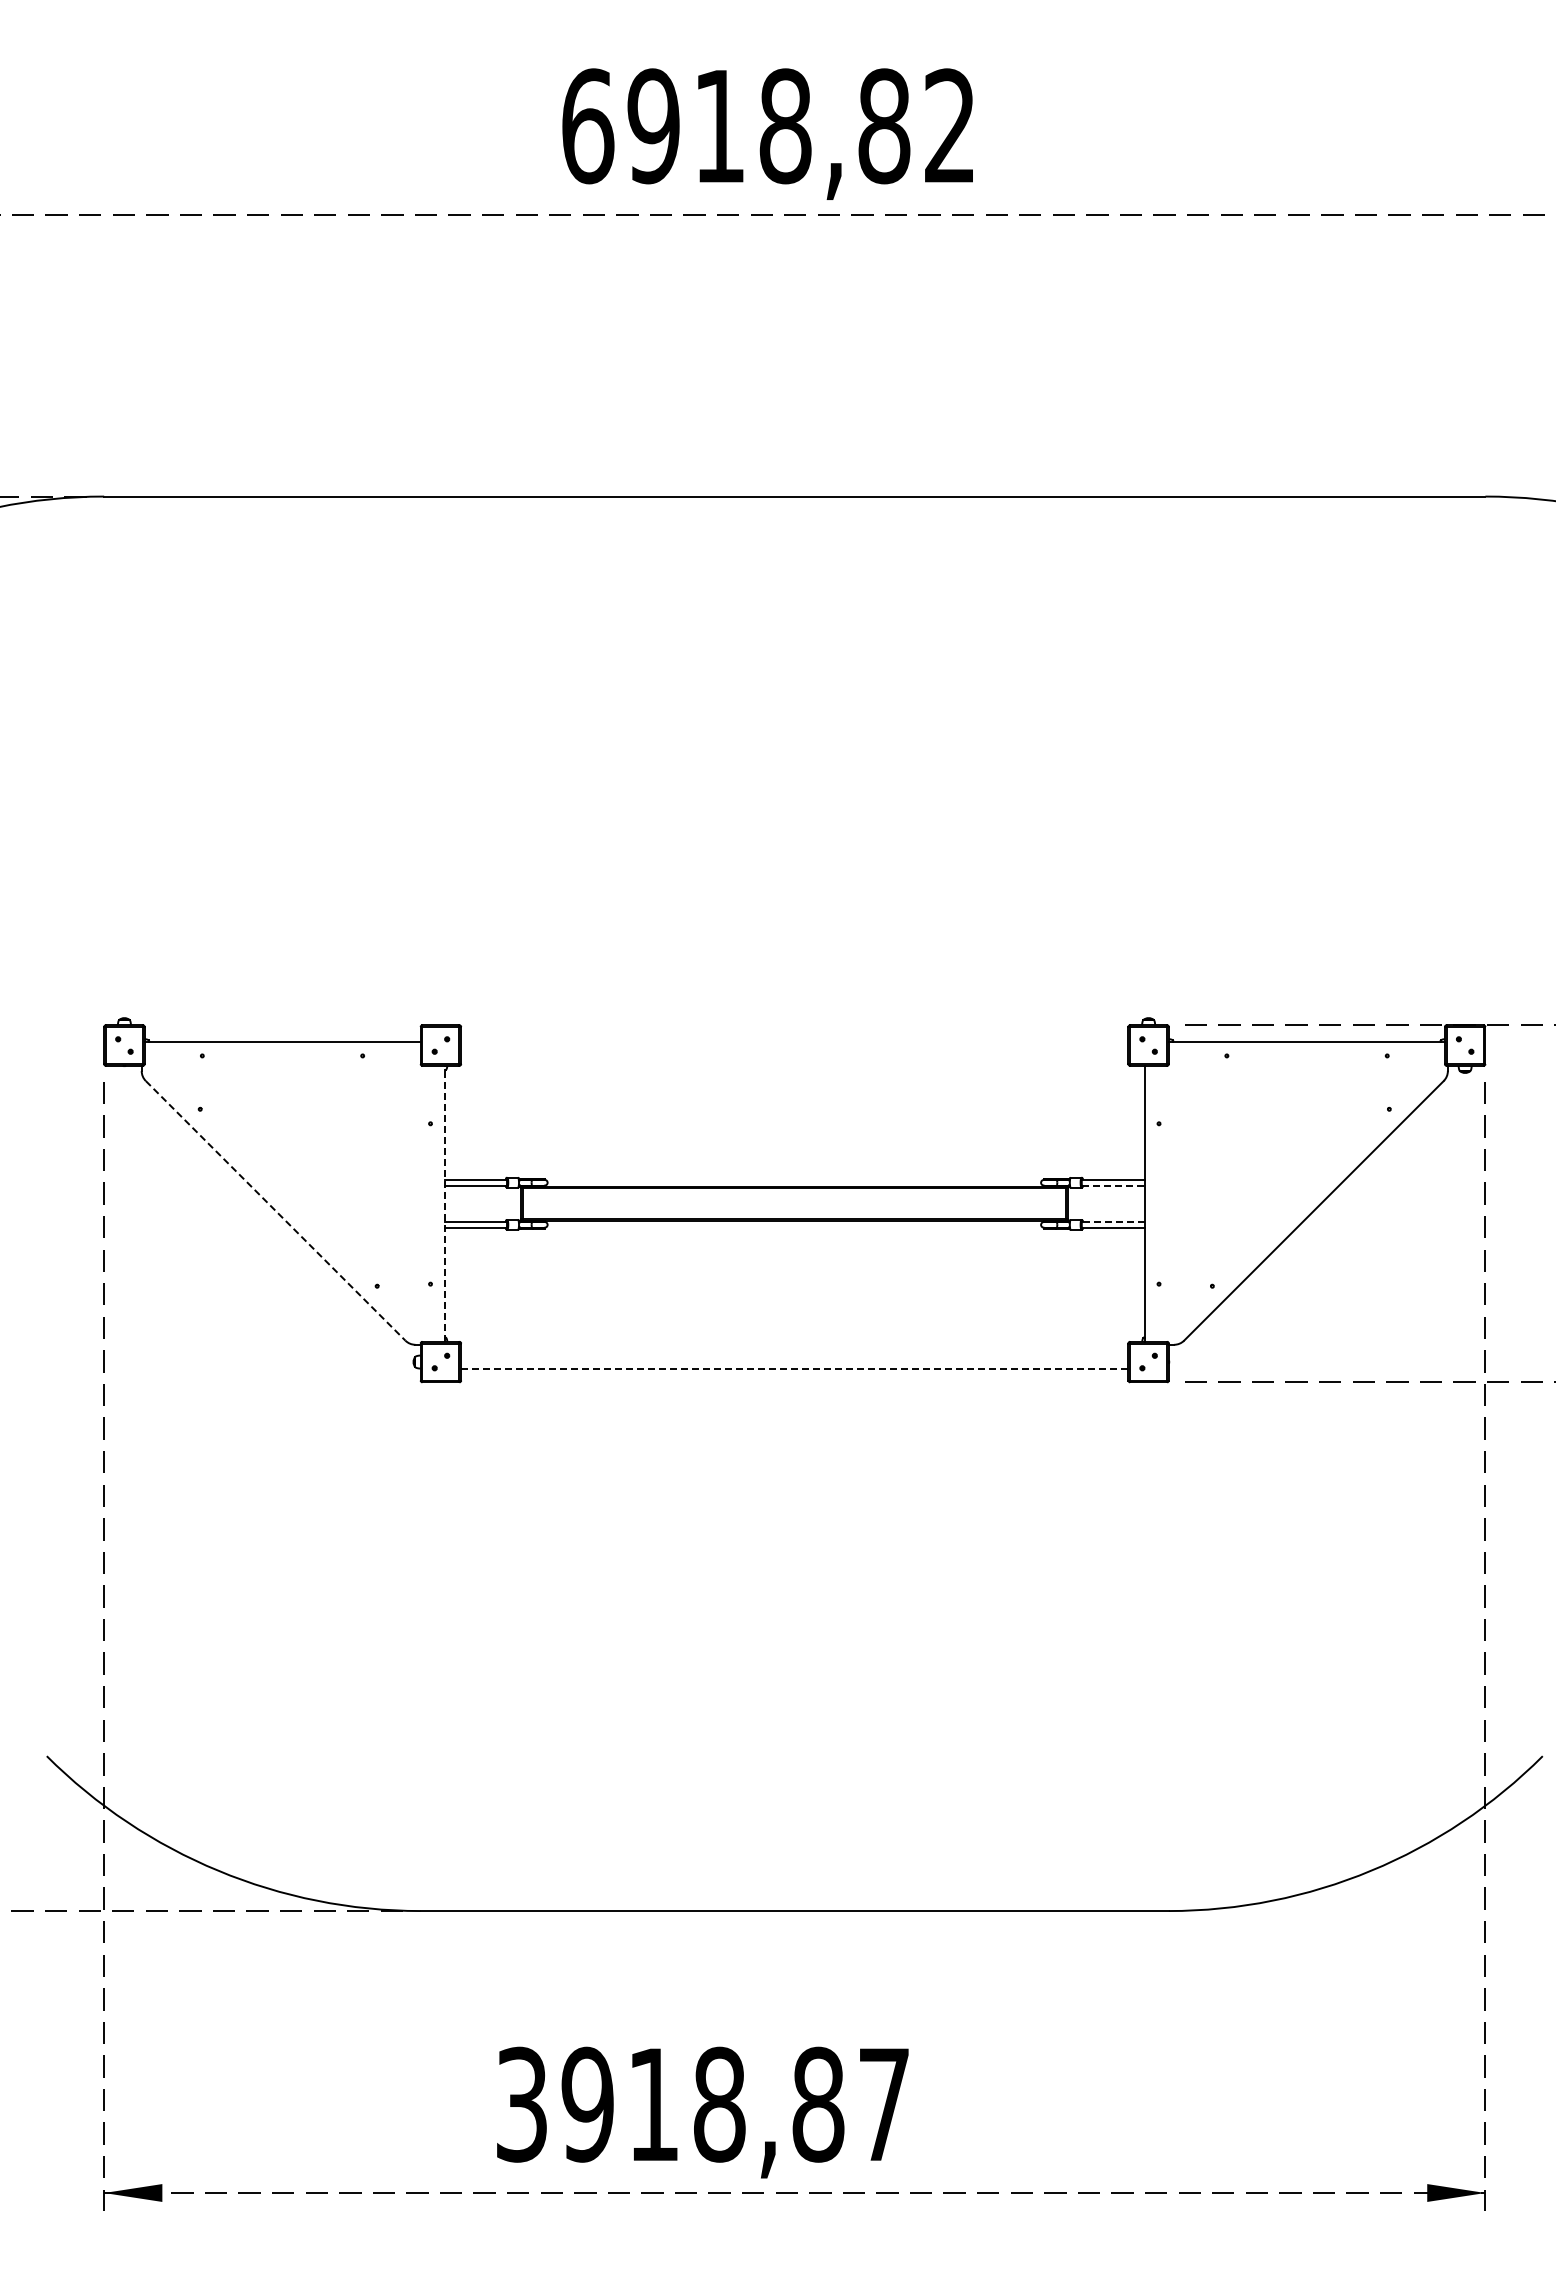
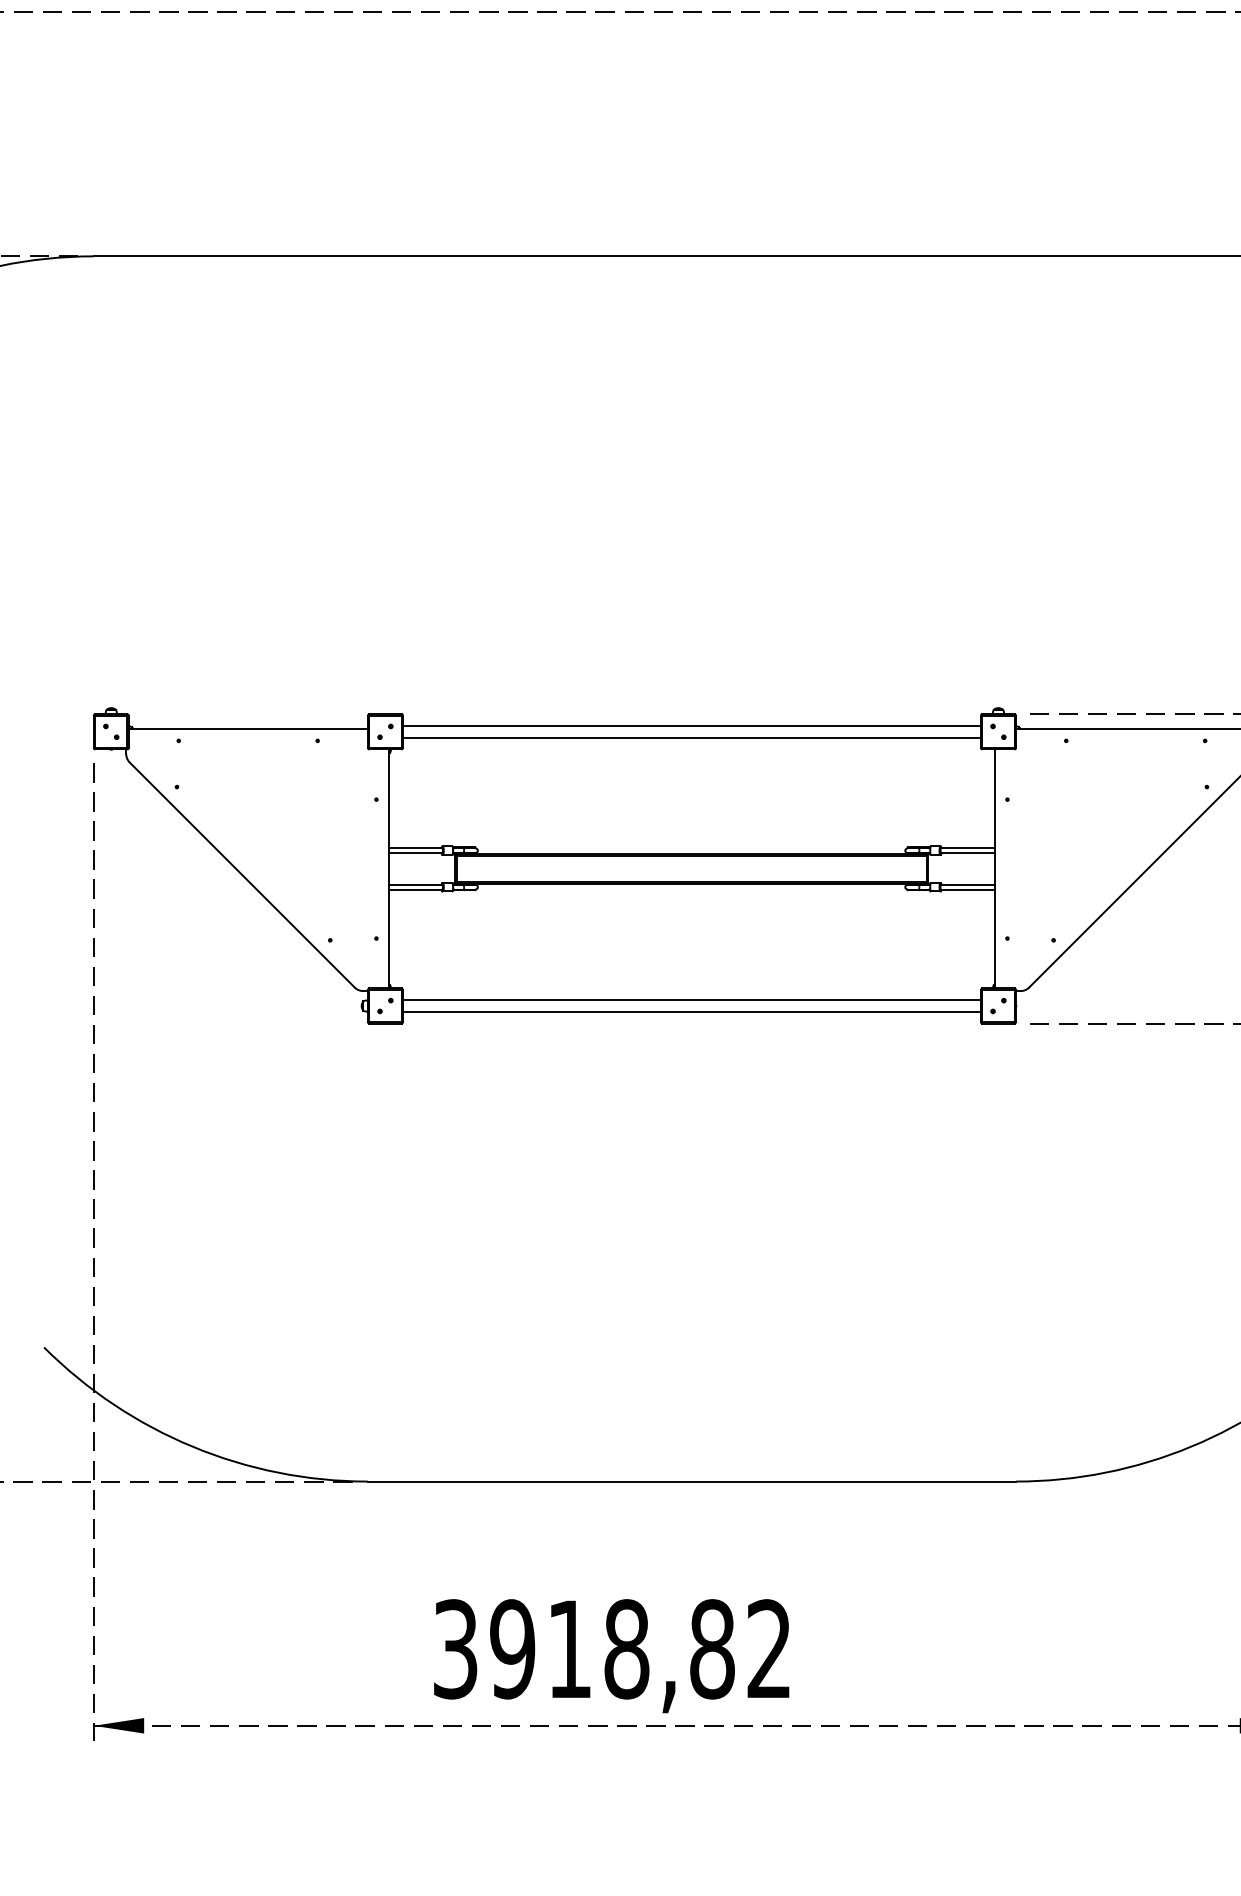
line: (794, 1038) -> (691, 725), added
line: (794, 1052) -> (691, 737), added
line: (1113, 1185) -> (968, 853), dashed -> solid
line: (444, 1203) -> (388, 868), dashed -> solid
line: (275, 1210) -> (242, 874), dashed -> solid
line: (1112, 1222) -> (967, 885), dashed -> solid
line: (794, 1355) -> (691, 1000), added
line: (794, 1369) -> (691, 1012), dashed -> solid
text: (883, 2103) -> (768, 1648), 3918,87 -> 3918,82

